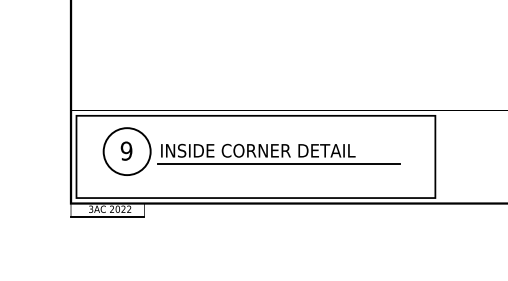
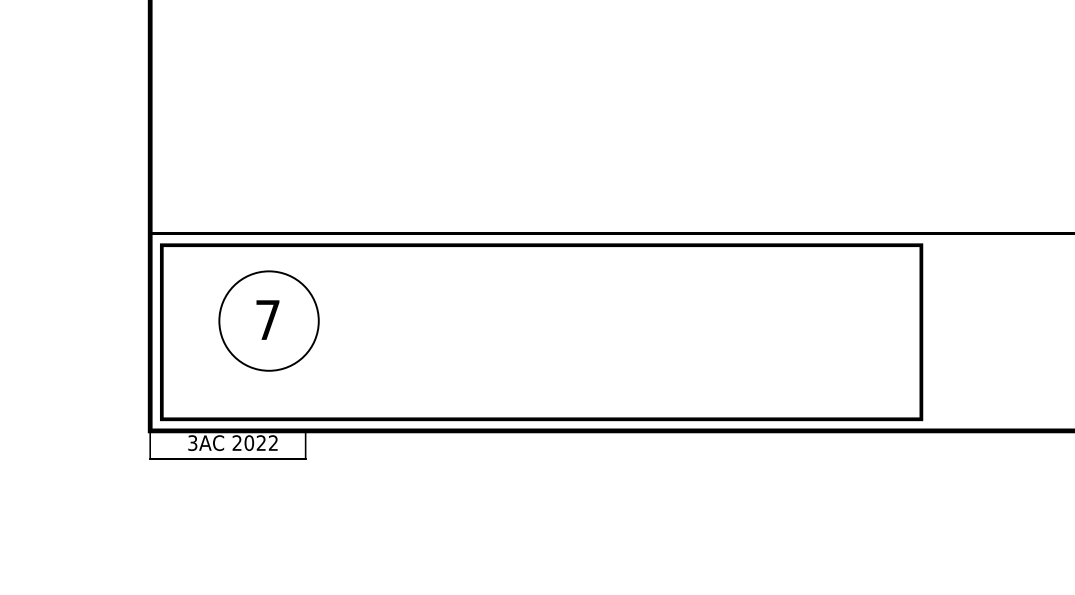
text: (126, 150) -> (267, 318), 9 -> 7
part: (278, 153) -> (589, 325), removed

